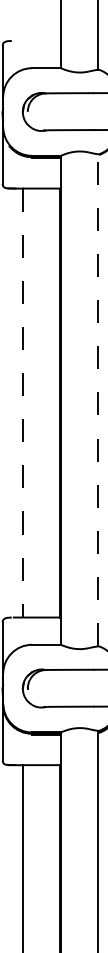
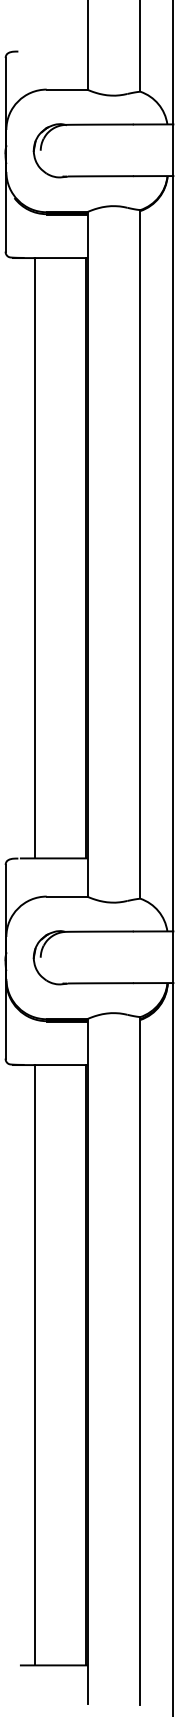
line: (98, 399) -> (139, 553), dashed -> solid
line: (23, 403) -> (34, 558), dashed -> solid

